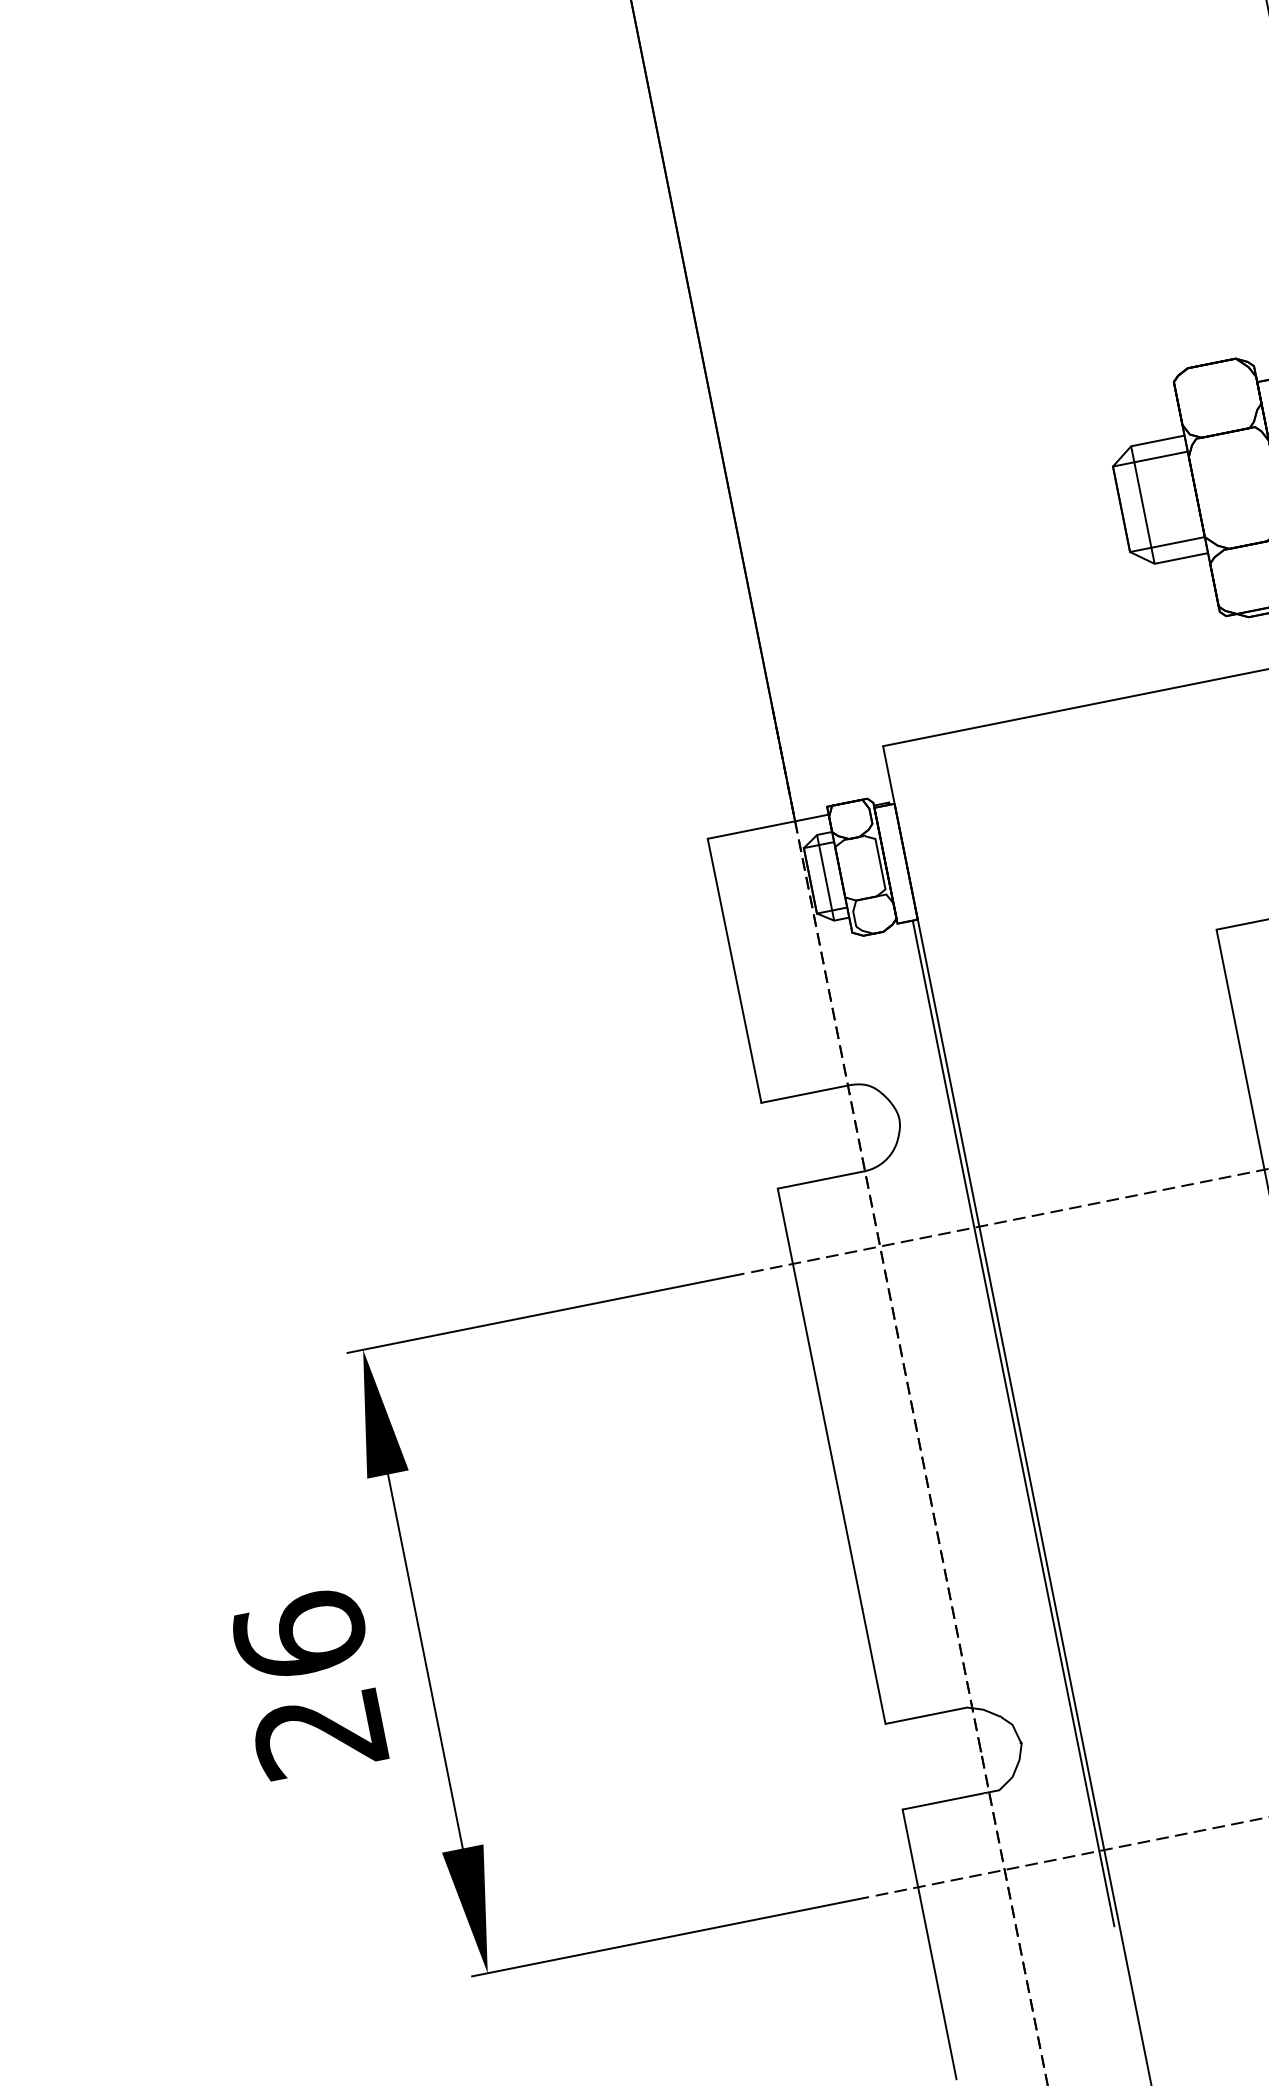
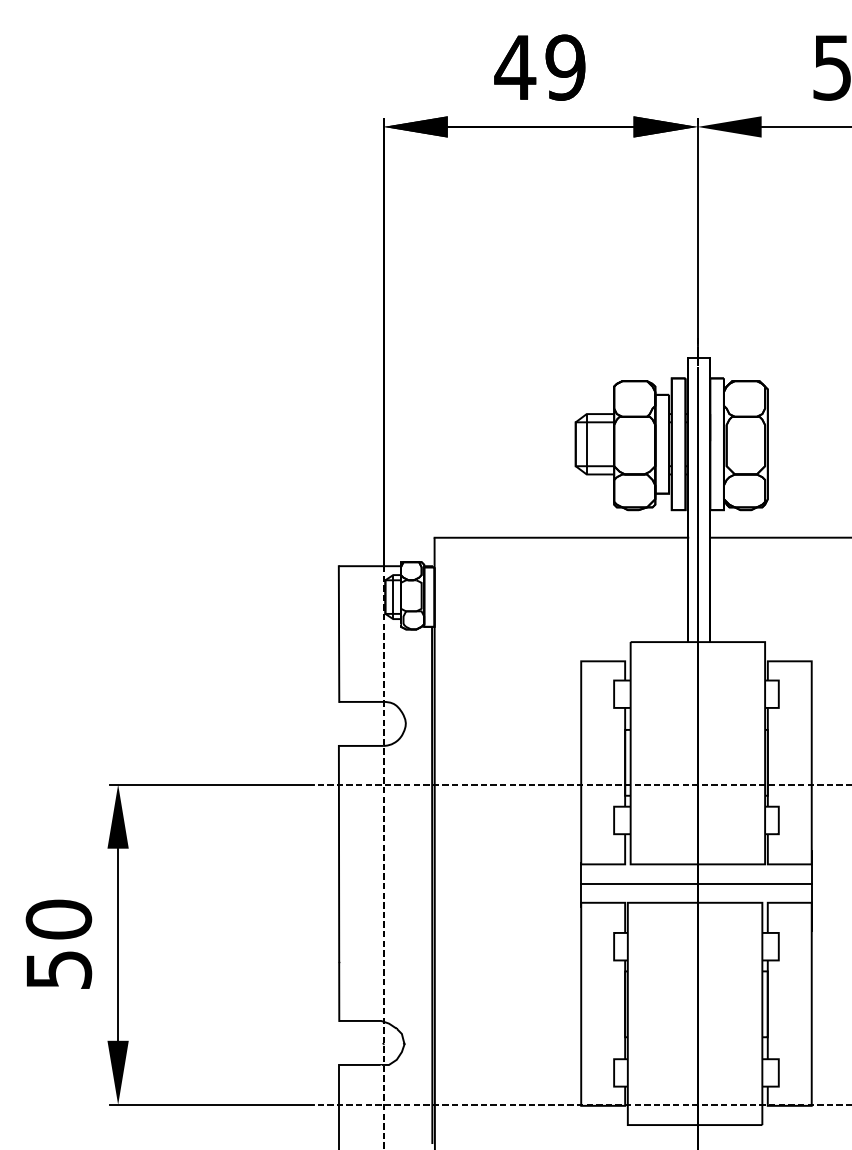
text: (309, 1684) -> (58, 944), 26 -> 50

